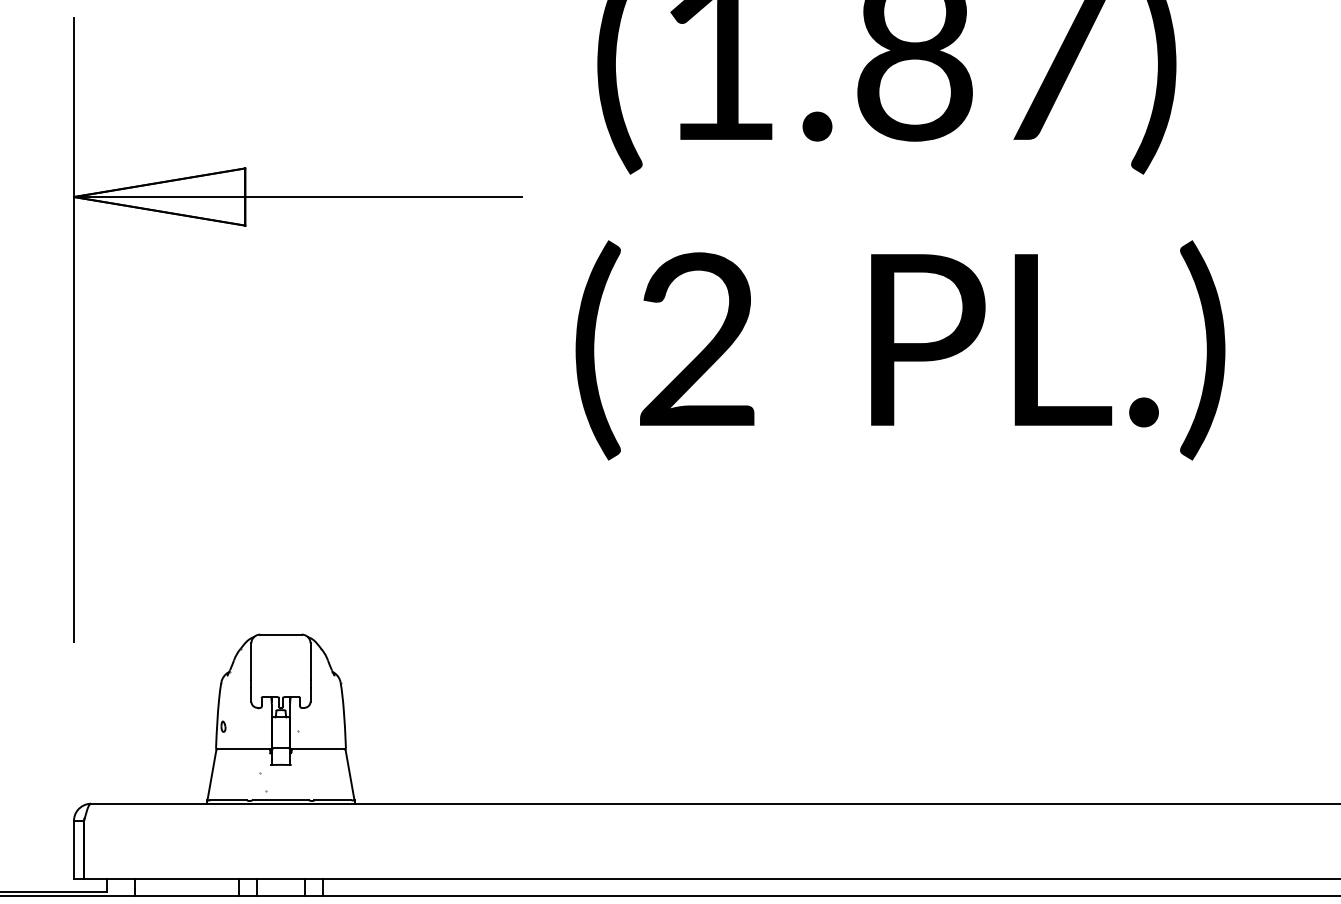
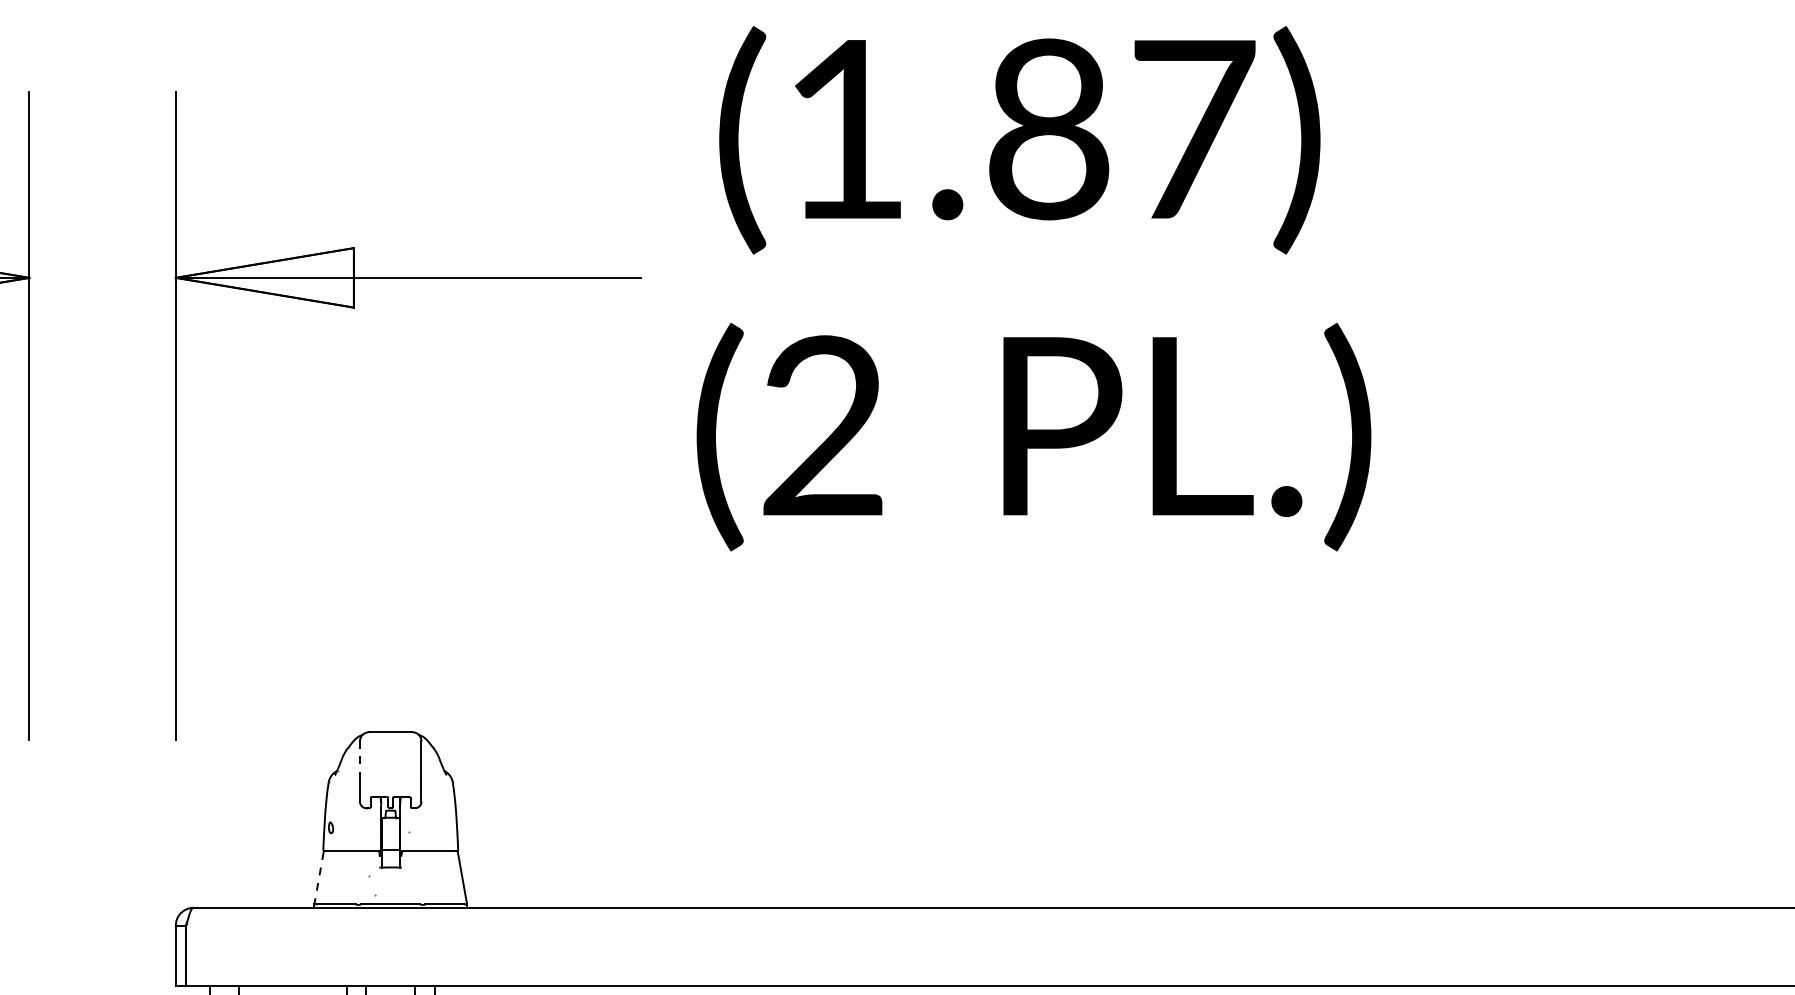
line: (250, 661) -> (359, 760), solid -> dashed
line: (211, 775) -> (318, 878), solid -> dashed

